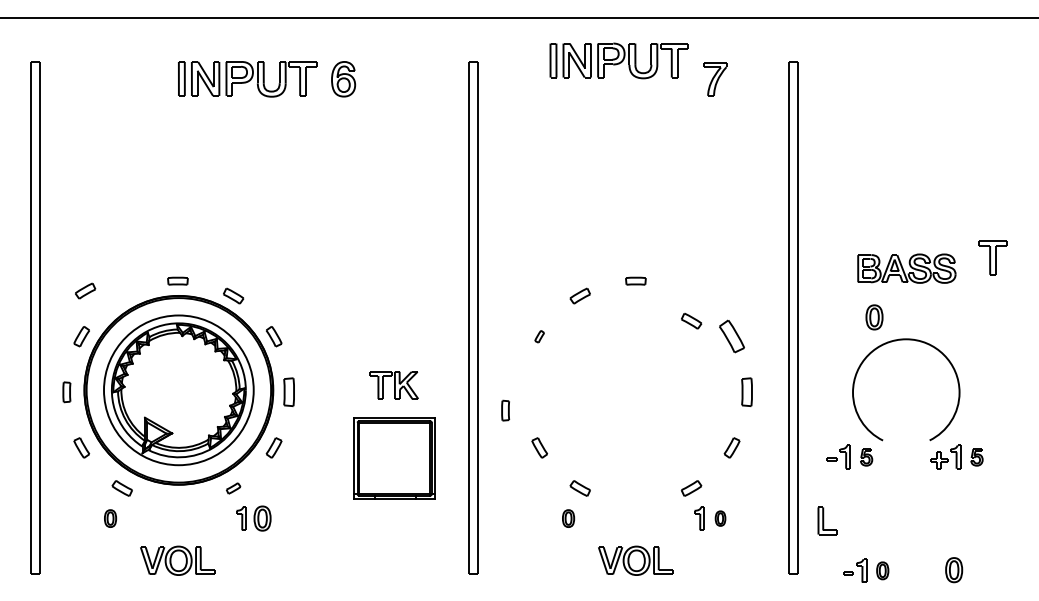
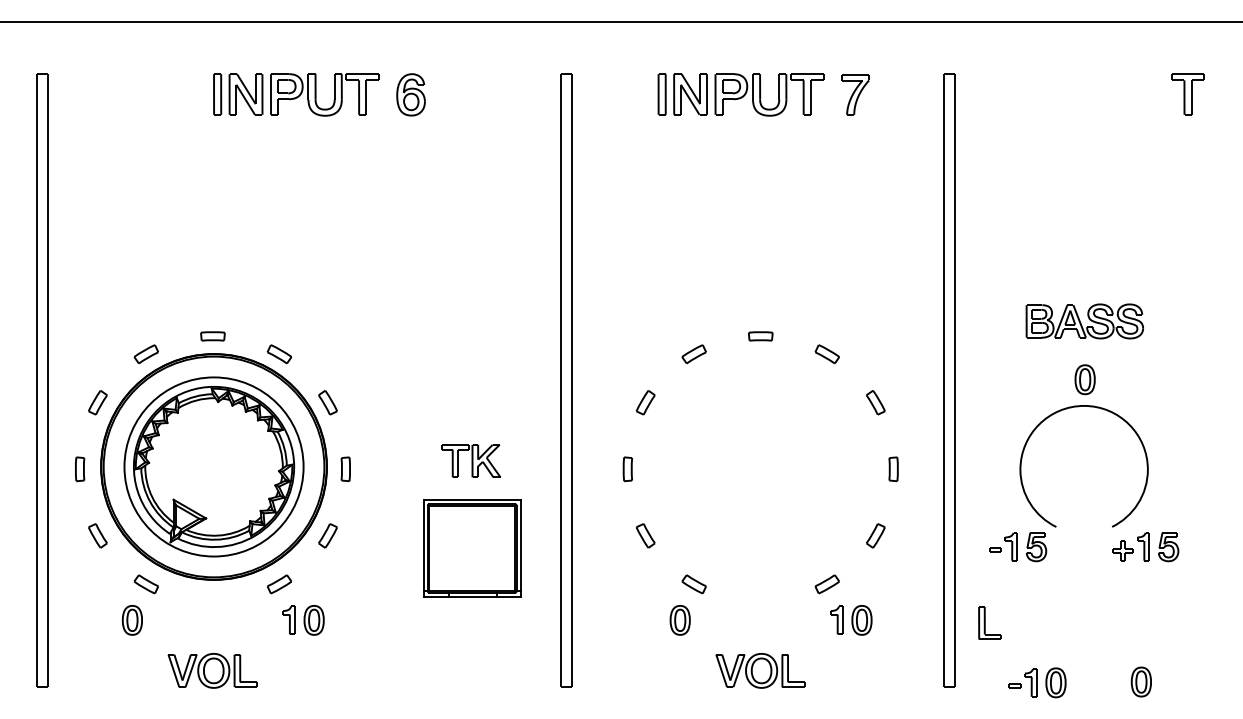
part: (618, 60) -> (740, 94), moved
part: (992, 257) -> (1187, 94), moved
part: (84, 291) -> (145, 354), moved
part: (873, 317) -> (1084, 379), moved
part: (690, 320) -> (826, 353), moved
part: (539, 336) -> (645, 402), size x1.67
part: (731, 336) -> (875, 402), size x0.62
part: (288, 392) -> (345, 469), size x0.71
part: (746, 392) -> (893, 469), size x0.71
part: (505, 410) -> (627, 469), moved
part: (866, 457) -> (1036, 547), size x1.43
part: (976, 457) -> (1168, 547), size x1.43
part: (233, 488) -> (279, 584), size x1.43
part: (109, 518) -> (131, 620), size x1.43
part: (567, 518) -> (679, 620), size x1.43
part: (720, 518) -> (861, 620), size x1.67
part: (882, 570) -> (1055, 682), size x1.43

